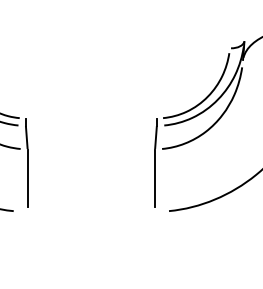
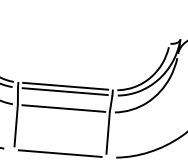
line: (91, 118) -> (65, 86), added
line: (91, 125) -> (65, 91), added
line: (91, 149) -> (63, 108), added
line: (91, 211) -> (60, 153), added

